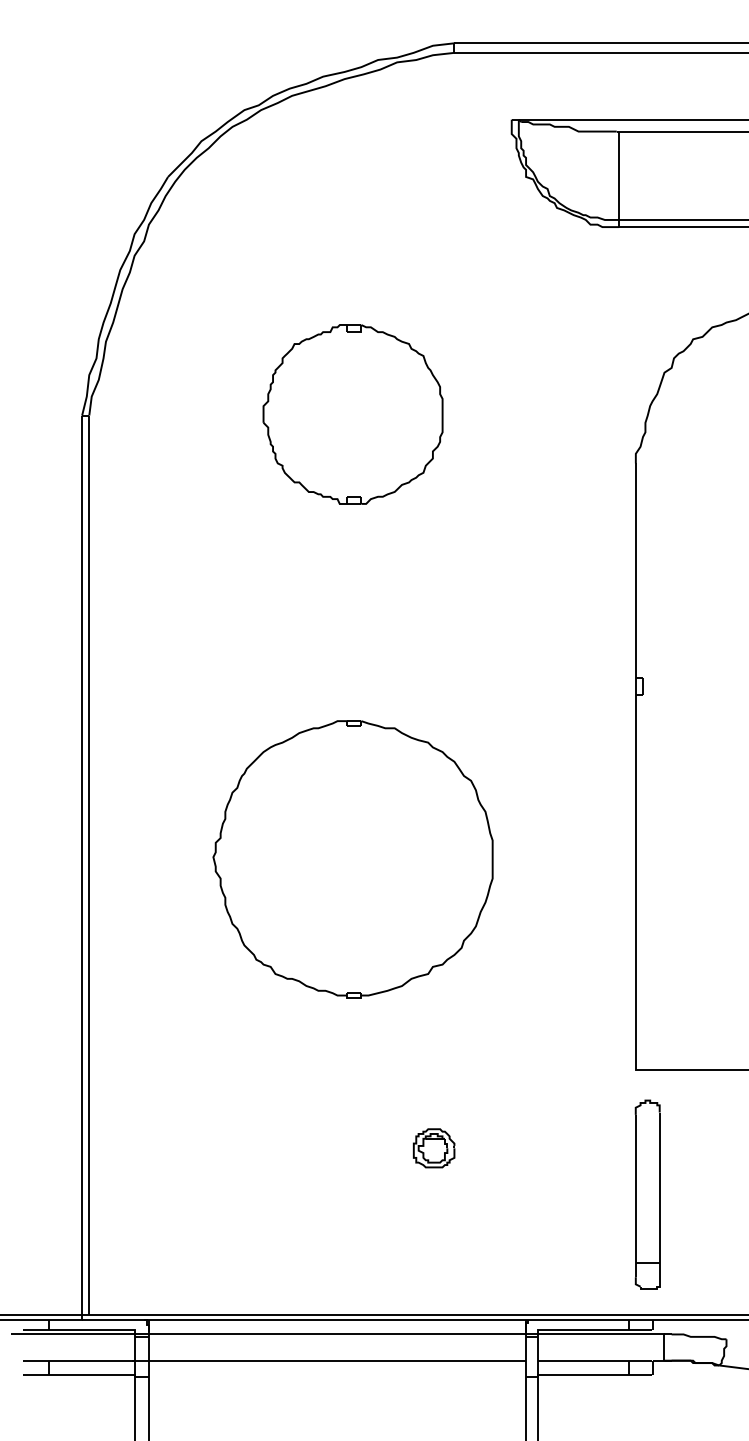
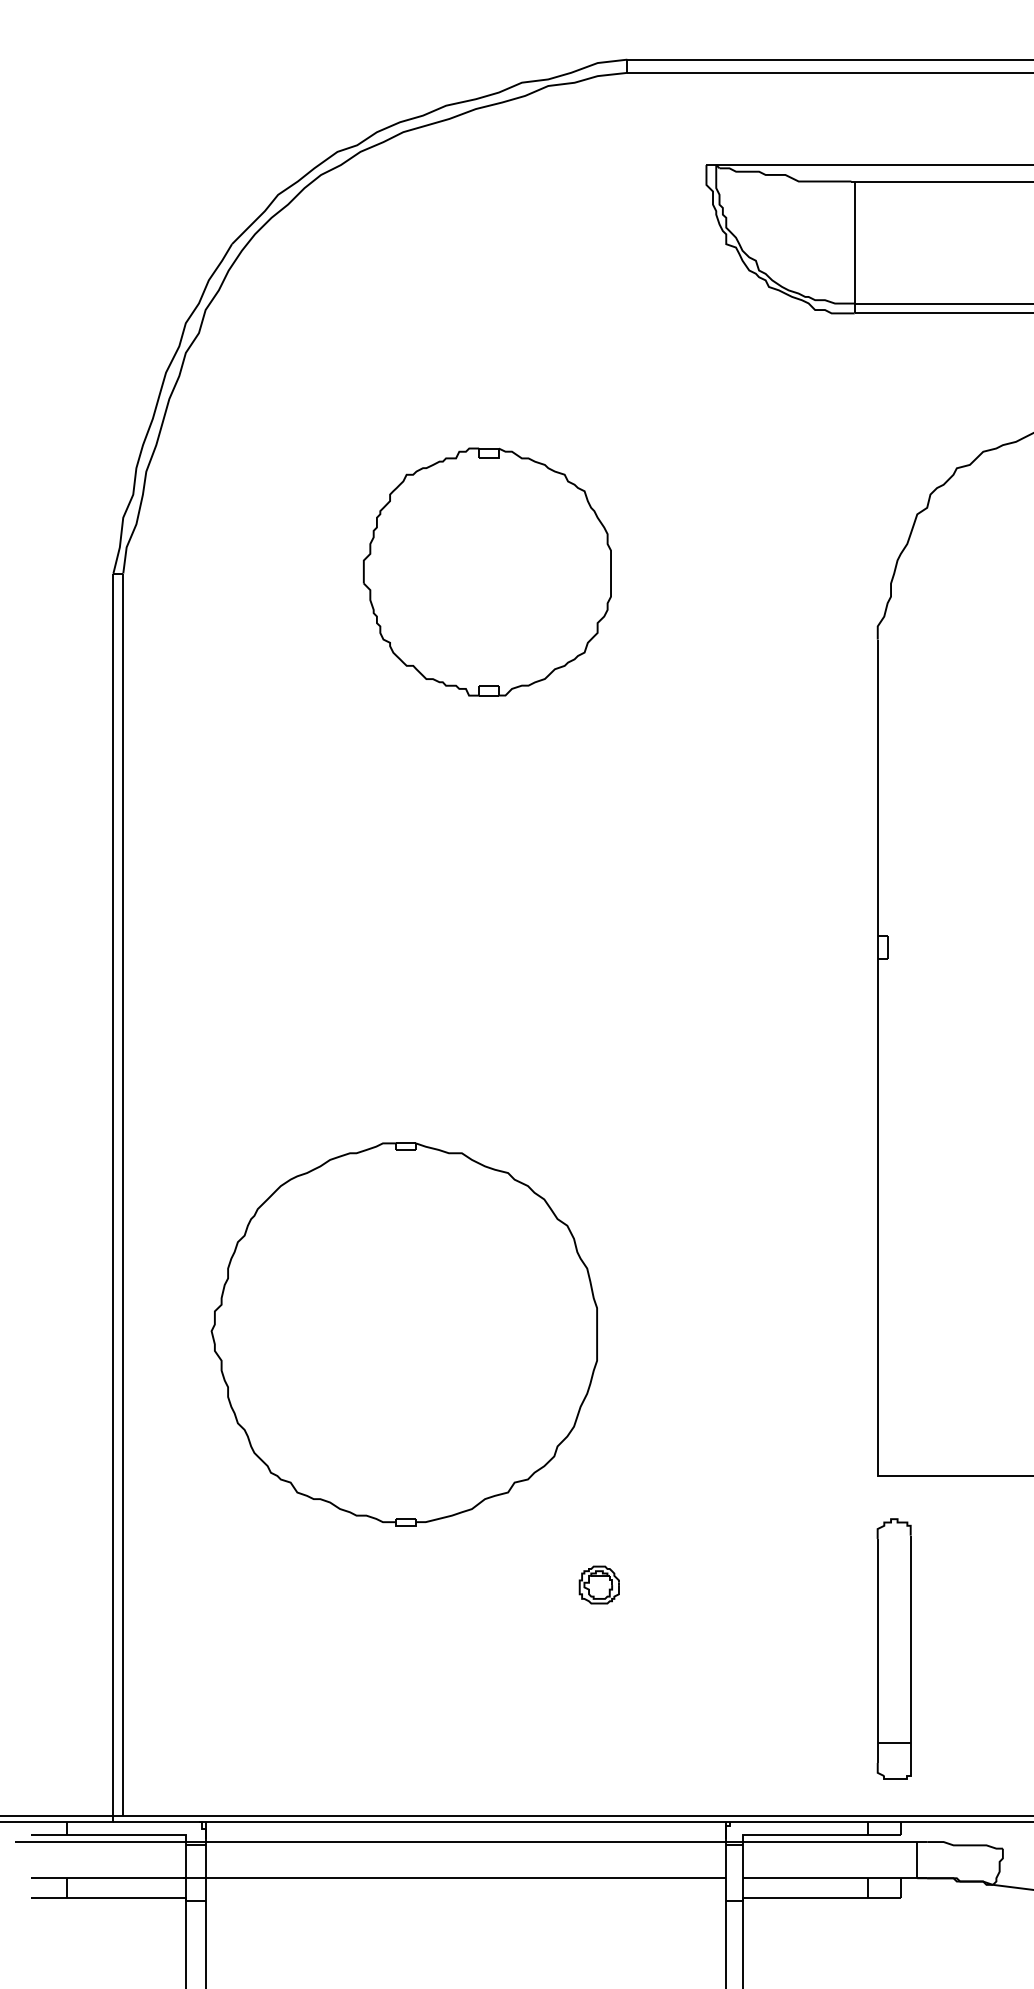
part: (352, 859) -> (403, 1334), moved
part: (434, 1147) -> (599, 1584), size x0.7

